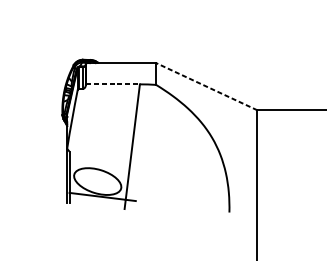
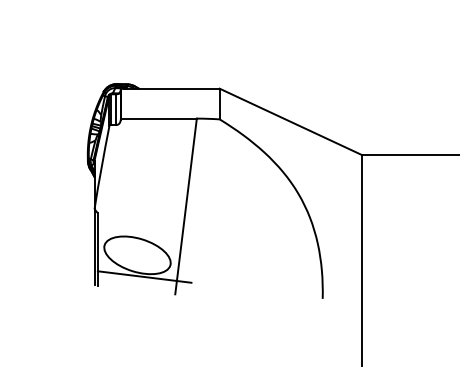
line: (113, 84) -> (159, 118), dashed -> solid
line: (206, 86) -> (290, 121), dashed -> solid

